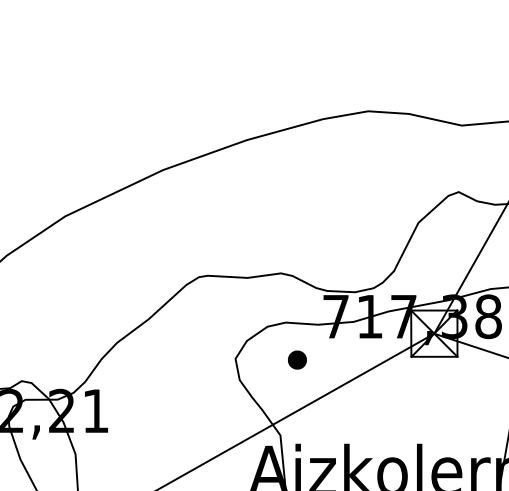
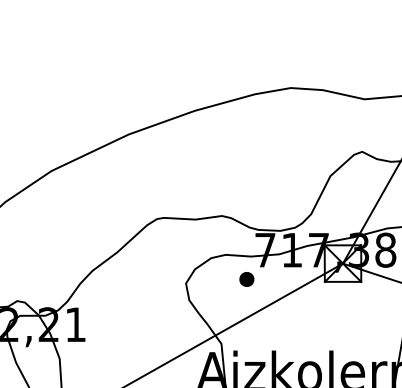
part: (296, 360) -> (246, 279), moved

